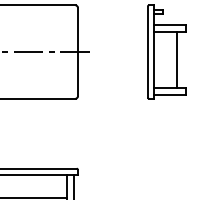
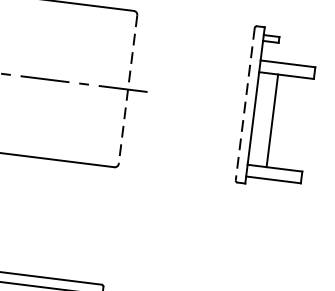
line: (77, 52) -> (127, 90), solid -> dashed
line: (147, 52) -> (244, 104), solid -> dashed
line: (177, 59) -> (273, 120), moved

